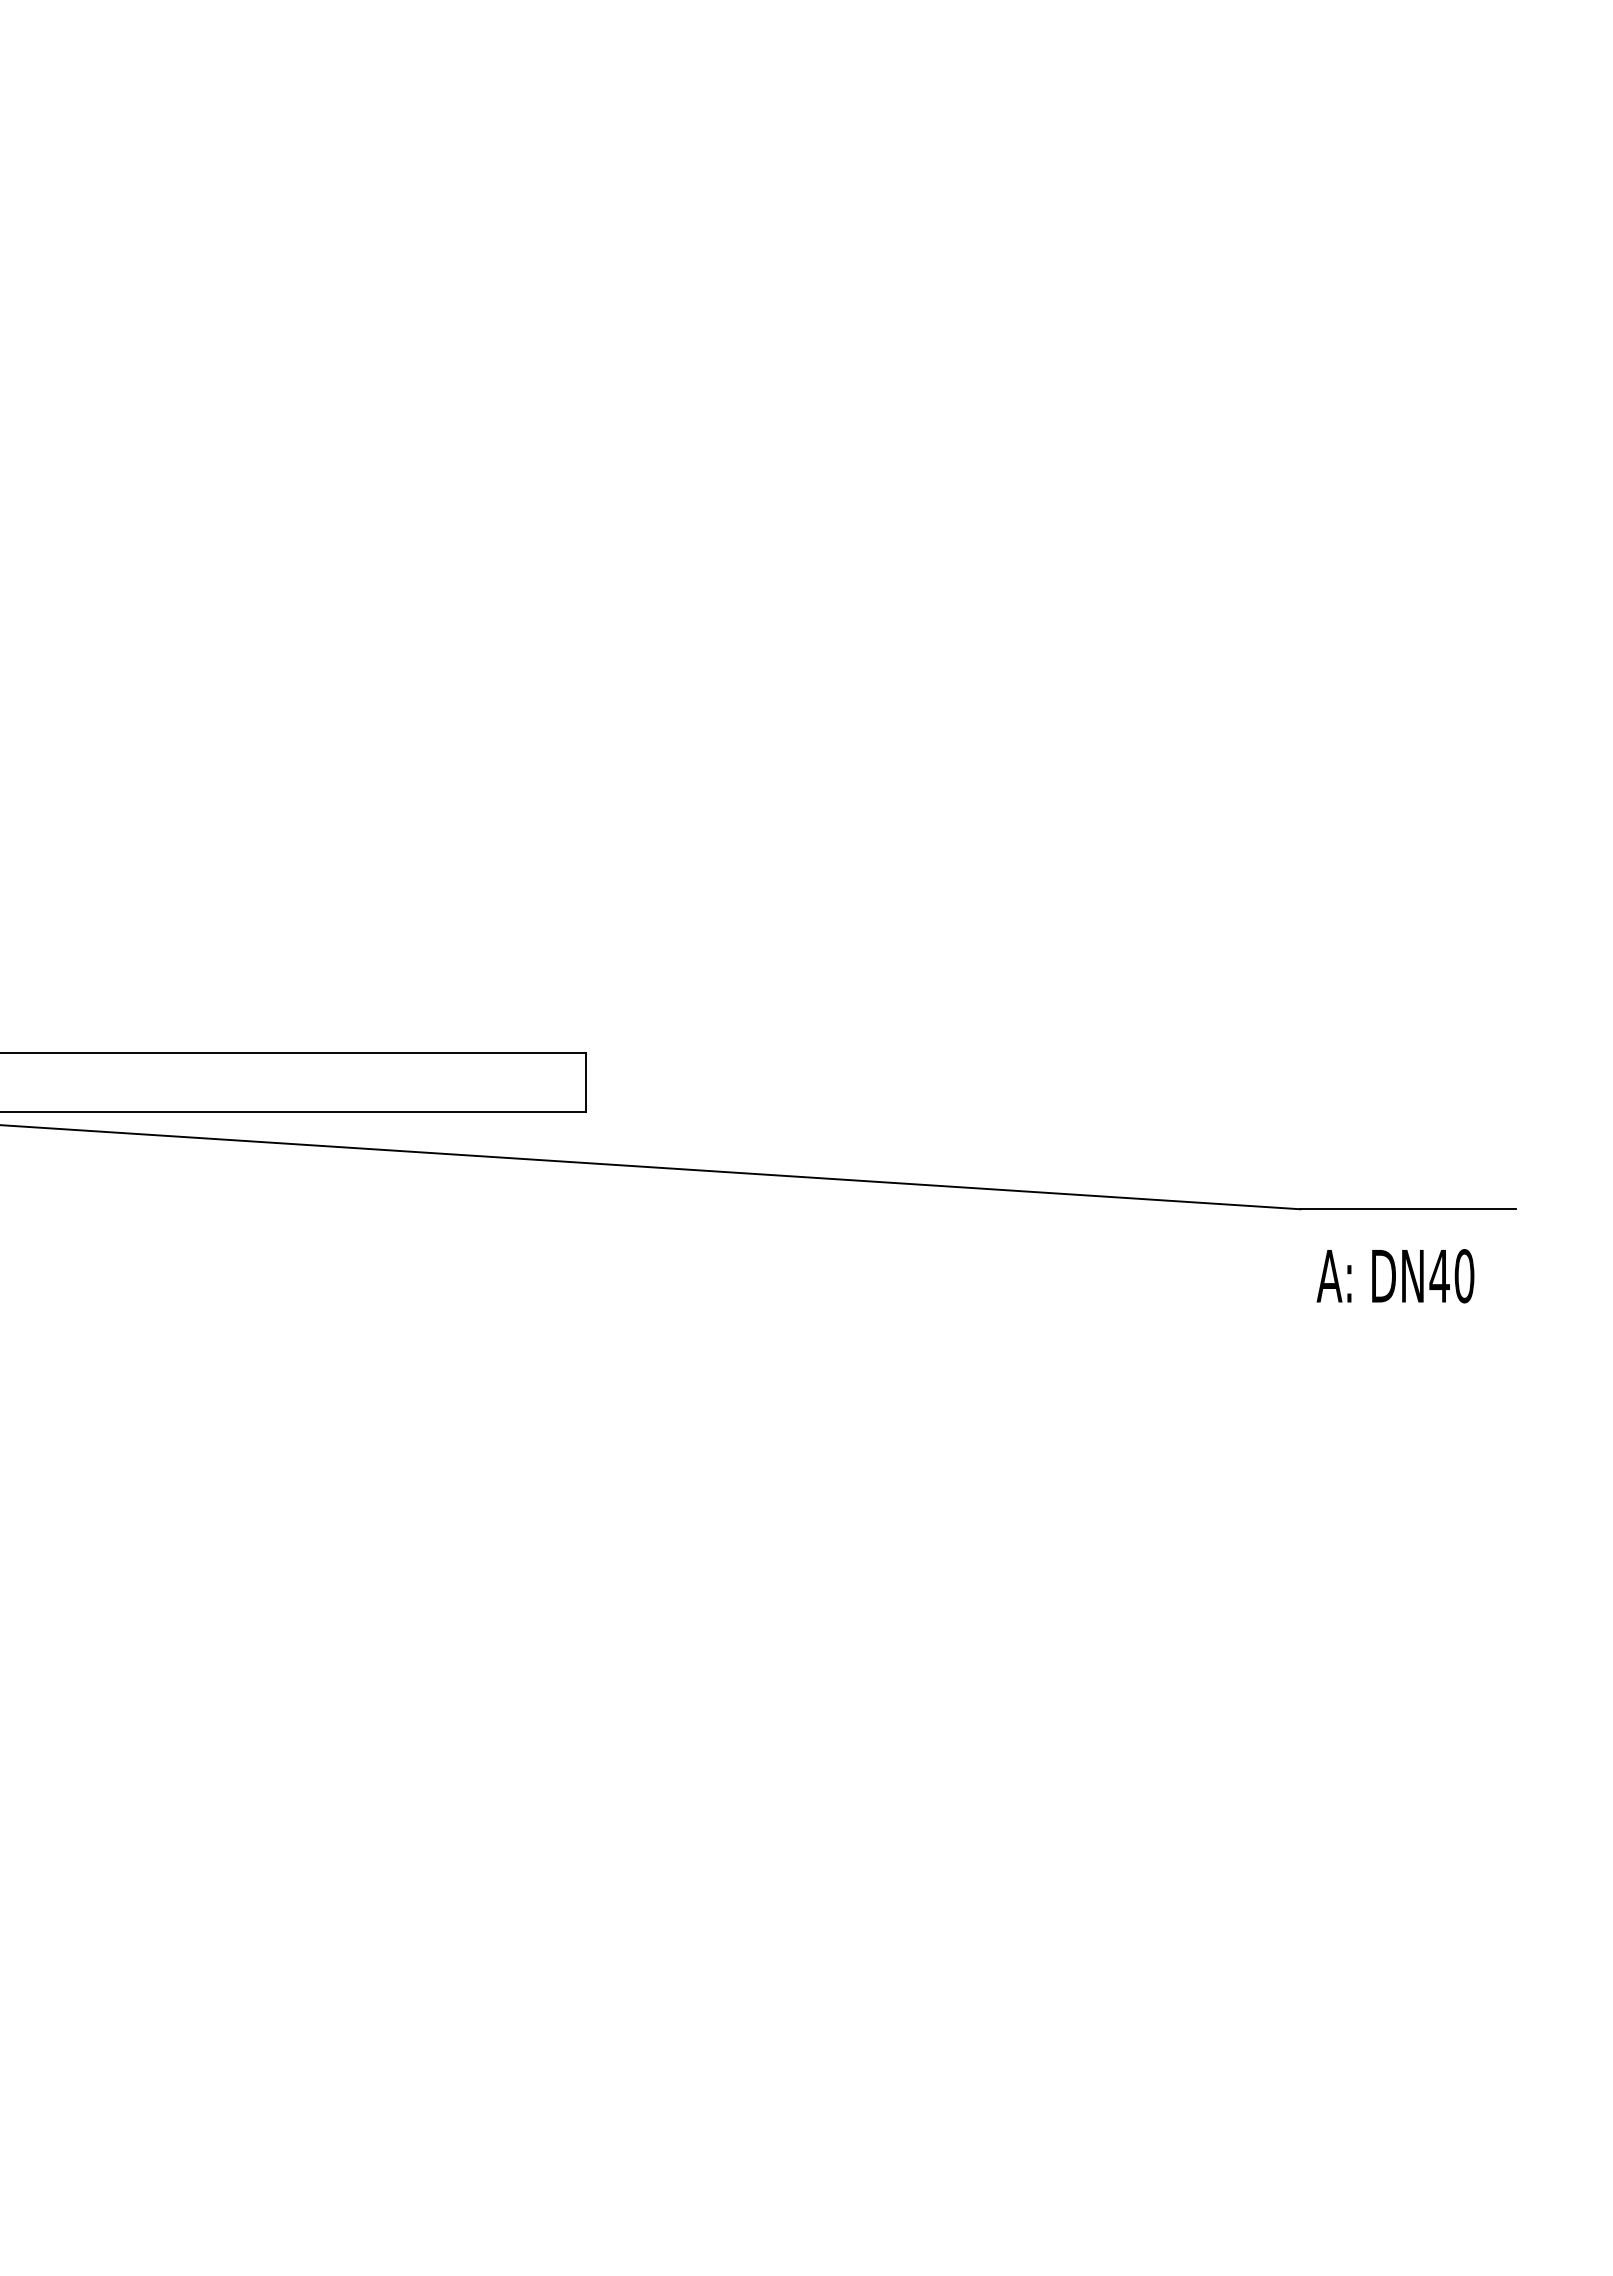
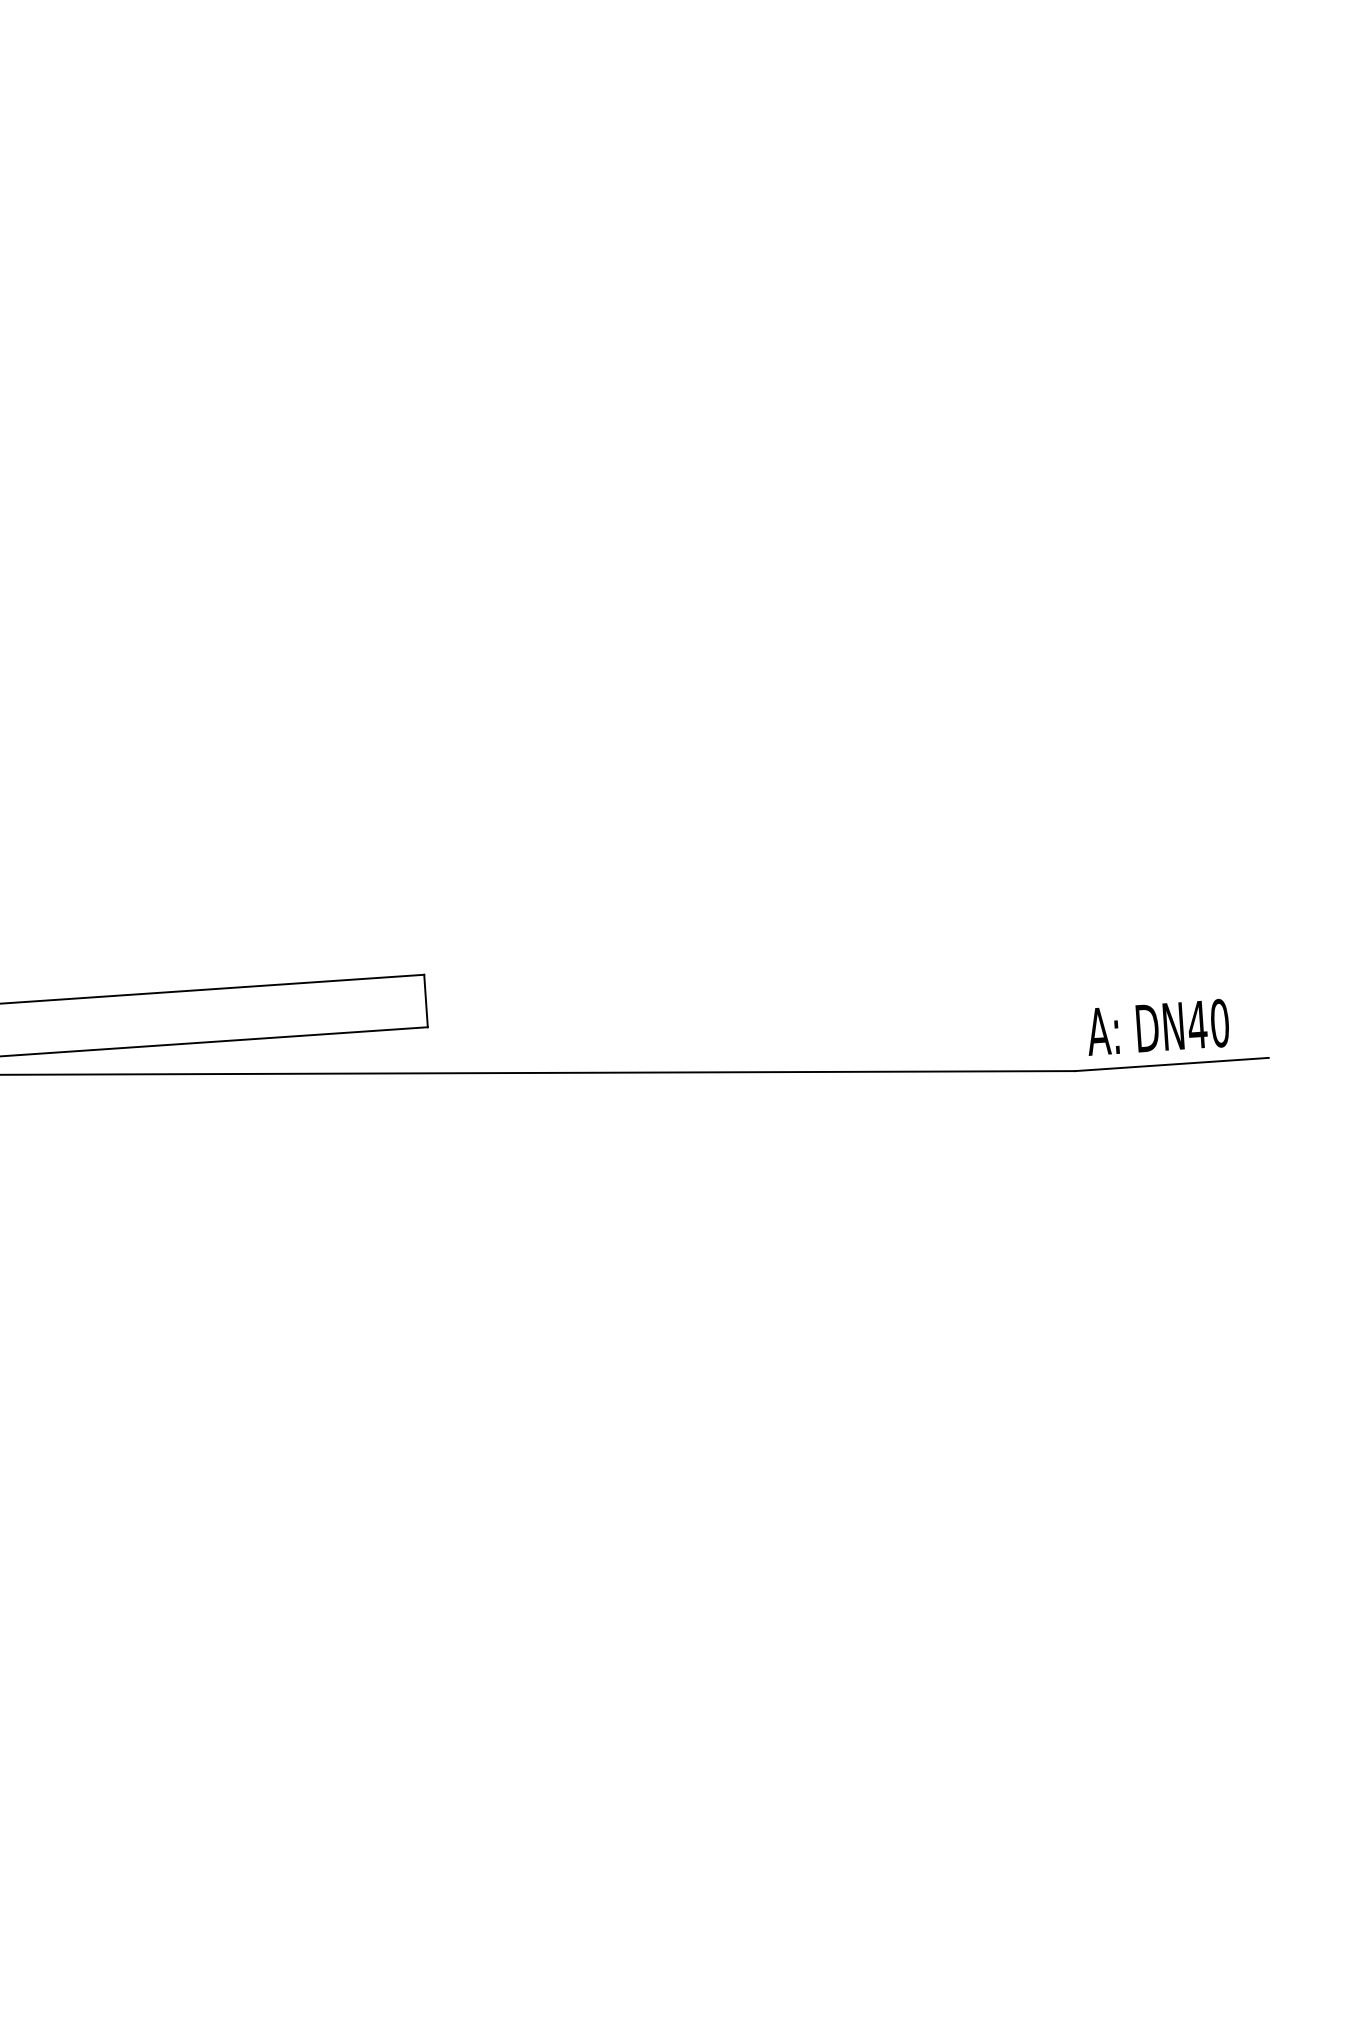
text: (1395, 1276) -> (1158, 1027), moved

